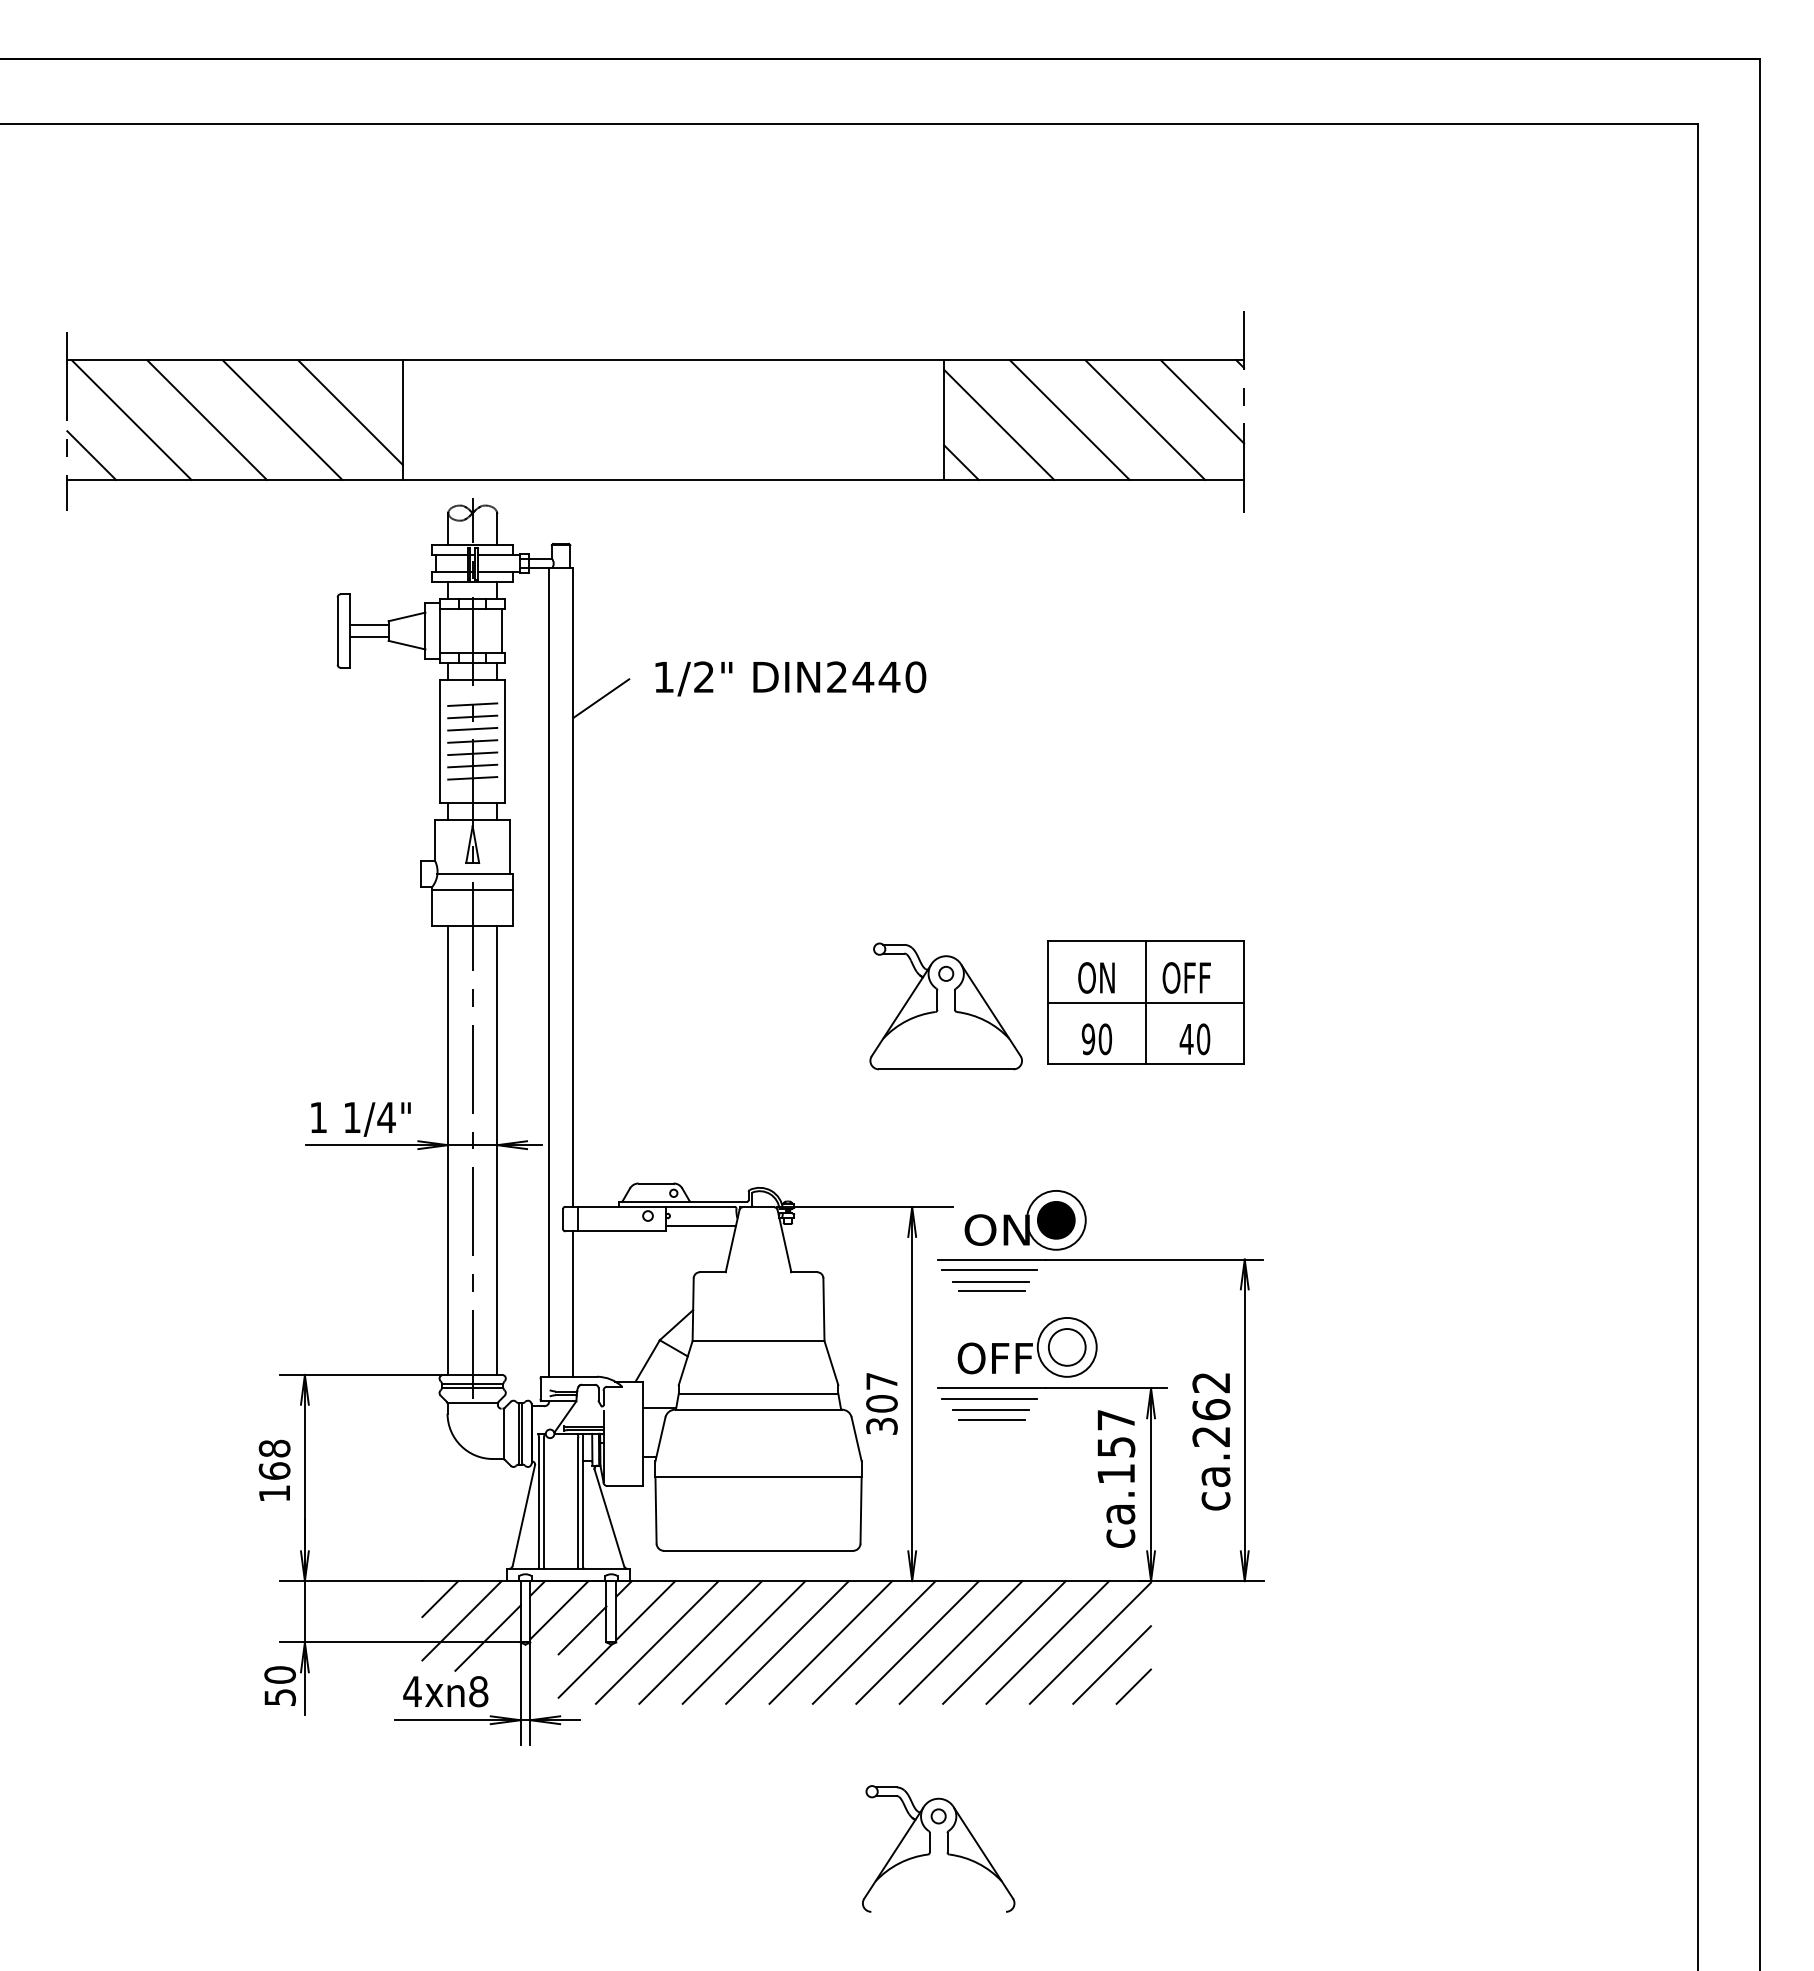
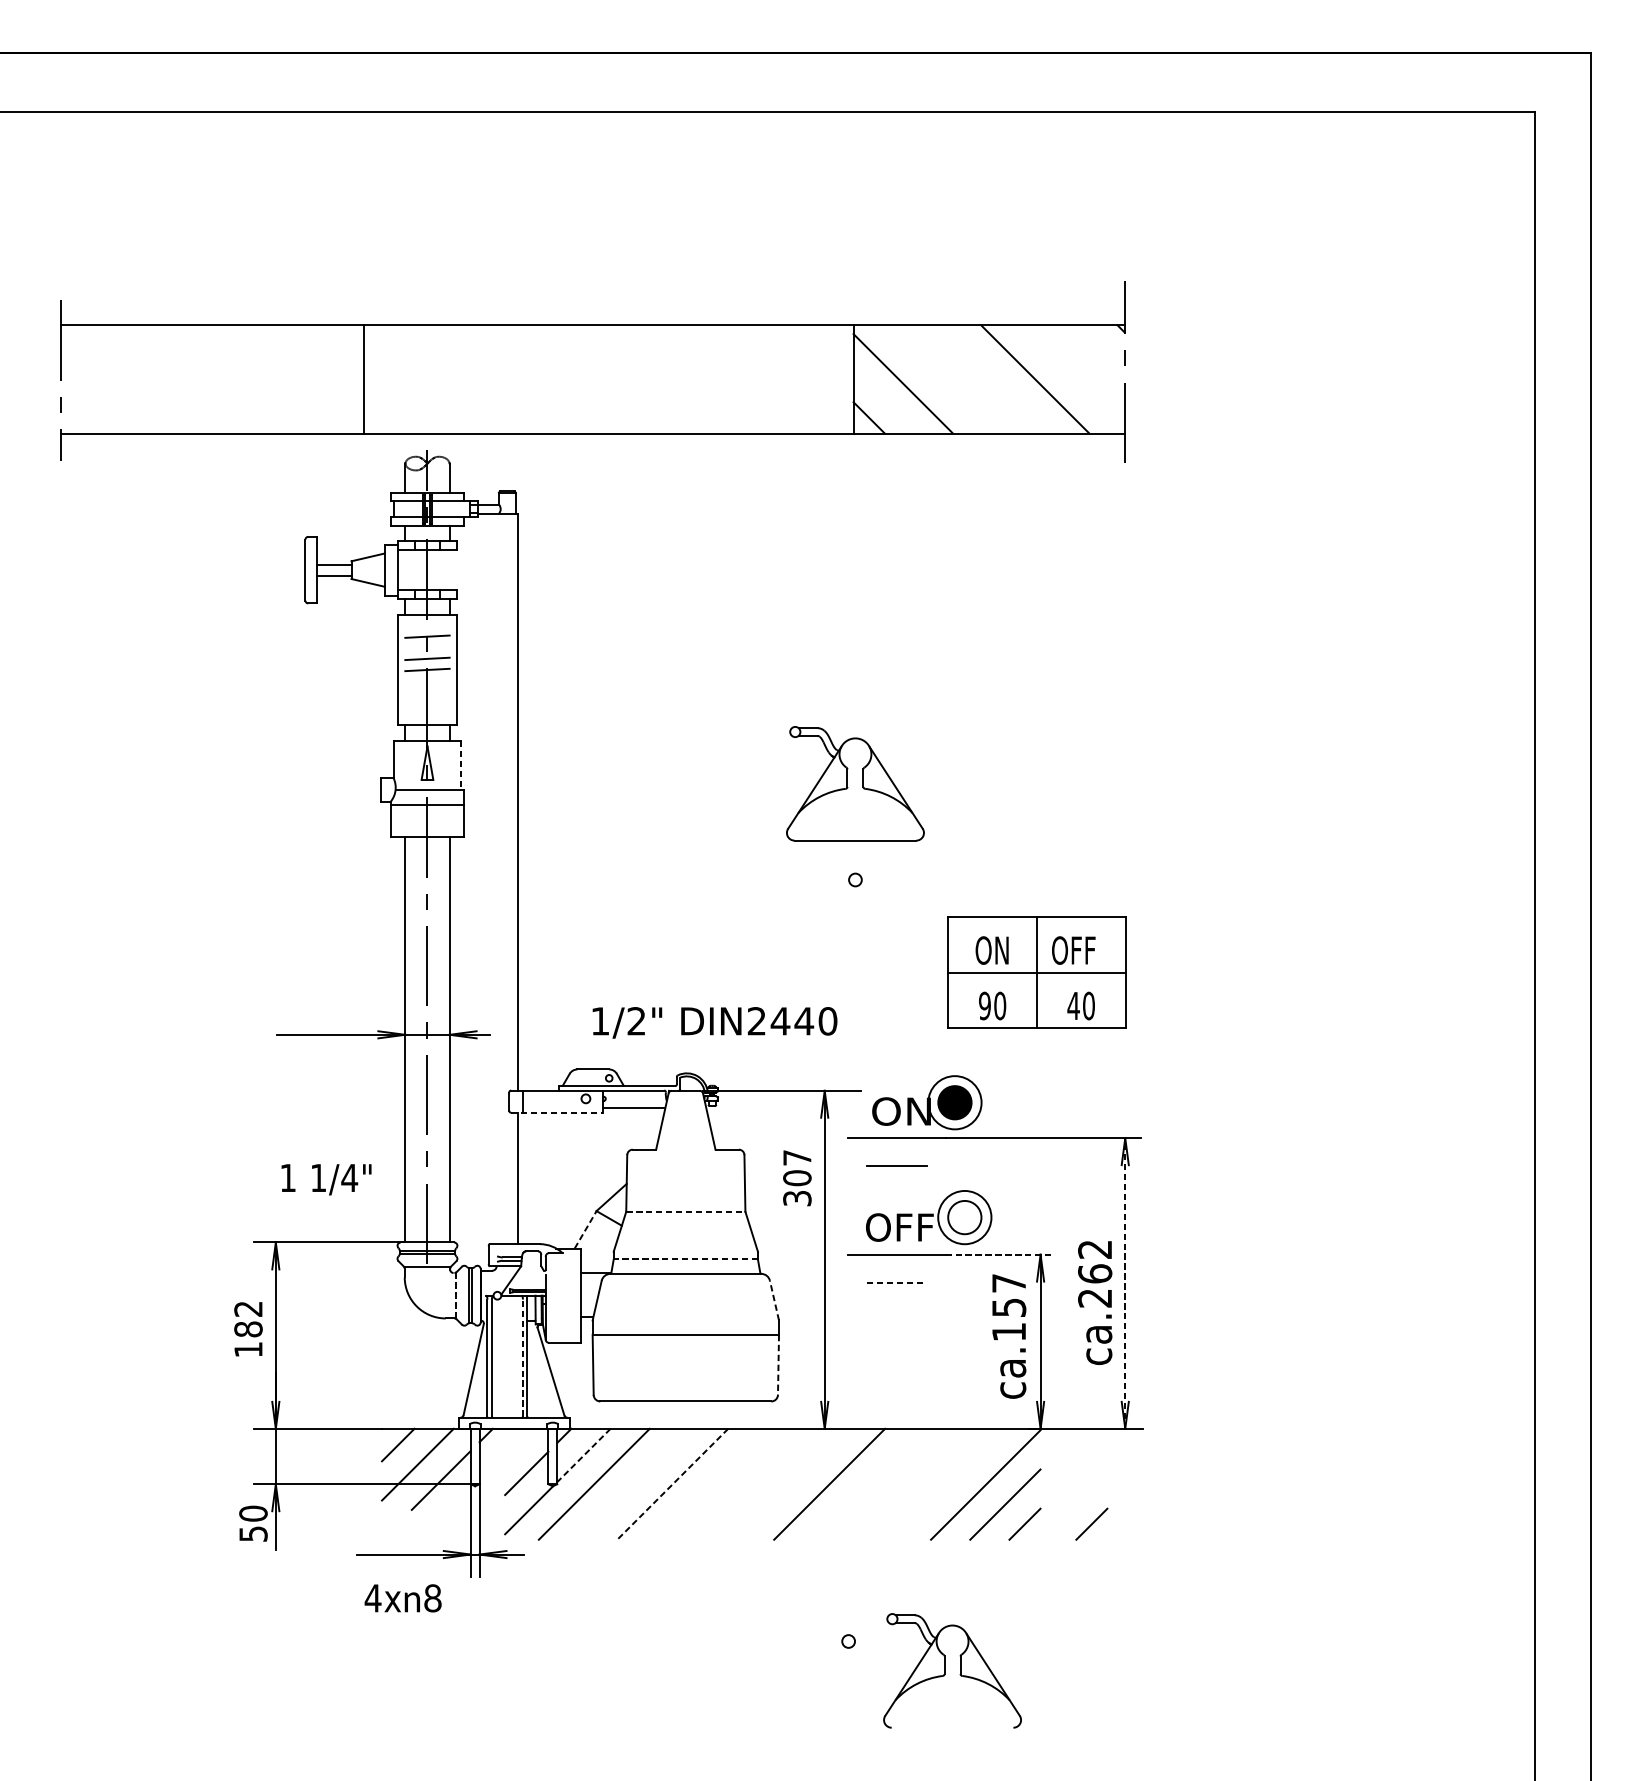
line: (1202, 401) -> (1087, 362), removed
line: (350, 412) -> (317, 372), removed
line: (131, 419) -> (119, 378), removed
line: (206, 419) -> (186, 378), removed
line: (282, 419) -> (255, 378), removed
line: (1069, 419) -> (966, 378), removed
line: (91, 455) -> (82, 411), removed
line: (501, 630) -> (453, 569), removed
text: (790, 678) -> (714, 1022), moved
line: (601, 698) -> (543, 631), removed
line: (472, 716) -> (427, 647), removed
line: (472, 753) -> (427, 680), removed
line: (472, 765) -> (427, 691), removed
line: (472, 778) -> (427, 703), removed
line: (510, 847) -> (461, 765), solid -> dashed
line: (548, 972) -> (495, 878), removed
part: (1145, 1002) -> (1036, 972), moved
part: (945, 1006) -> (854, 783), moved
text: (360, 1119) -> (326, 1179), moved
line: (615, 1231) -> (556, 1112), solid -> dashed
line: (989, 1269) -> (894, 1147), removed
line: (990, 1281) -> (895, 1158), removed
line: (758, 1340) -> (685, 1211), solid -> dashed
line: (647, 1360) -> (585, 1229), solid -> dashed
line: (1106, 1388) -> (1000, 1254), solid -> dashed
line: (758, 1393) -> (685, 1259), solid -> dashed
line: (989, 1399) -> (894, 1264), removed
text: (881, 1403) -> (796, 1177), moved
line: (990, 1410) -> (895, 1274), removed
line: (992, 1419) -> (897, 1282), solid -> dashed
line: (1244, 1420) -> (1125, 1283), solid -> dashed
line: (504, 1433) -> (456, 1295), solid -> dashed
line: (856, 1439) -> (774, 1300), solid -> dashed
text: (274, 1459) -> (248, 1318), 168 -> 182
line: (578, 1502) -> (523, 1357), solid -> dashed
line: (861, 1510) -> (778, 1364), solid -> dashed
line: (559, 1610) -> (505, 1455), removed
line: (645, 1610) -> (583, 1455), solid -> dashed
line: (700, 1642) -> (633, 1484), removed
line: (744, 1642) -> (673, 1484), solid -> dashed
line: (787, 1642) -> (711, 1484), removed
line: (830, 1642) -> (750, 1484), removed
line: (873, 1642) -> (789, 1484), removed
line: (960, 1642) -> (868, 1484), removed
line: (1004, 1642) -> (908, 1484), removed
line: (1047, 1642) -> (946, 1484), removed
line: (1207, 1686) -> (1091, 1524), added
text: (445, 1691) -> (402, 1598), moved
part: (930, 1848) -> (945, 1670), moved

